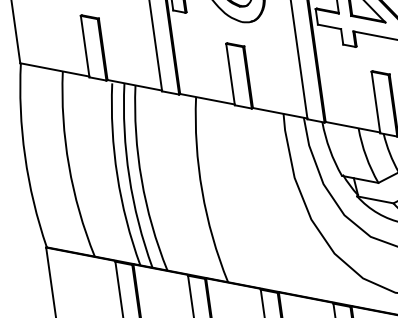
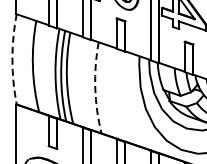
arc: (25, 156) -> (12, 59), solid -> dashed
arc: (202, 192) -> (95, 88), solid -> dashed

